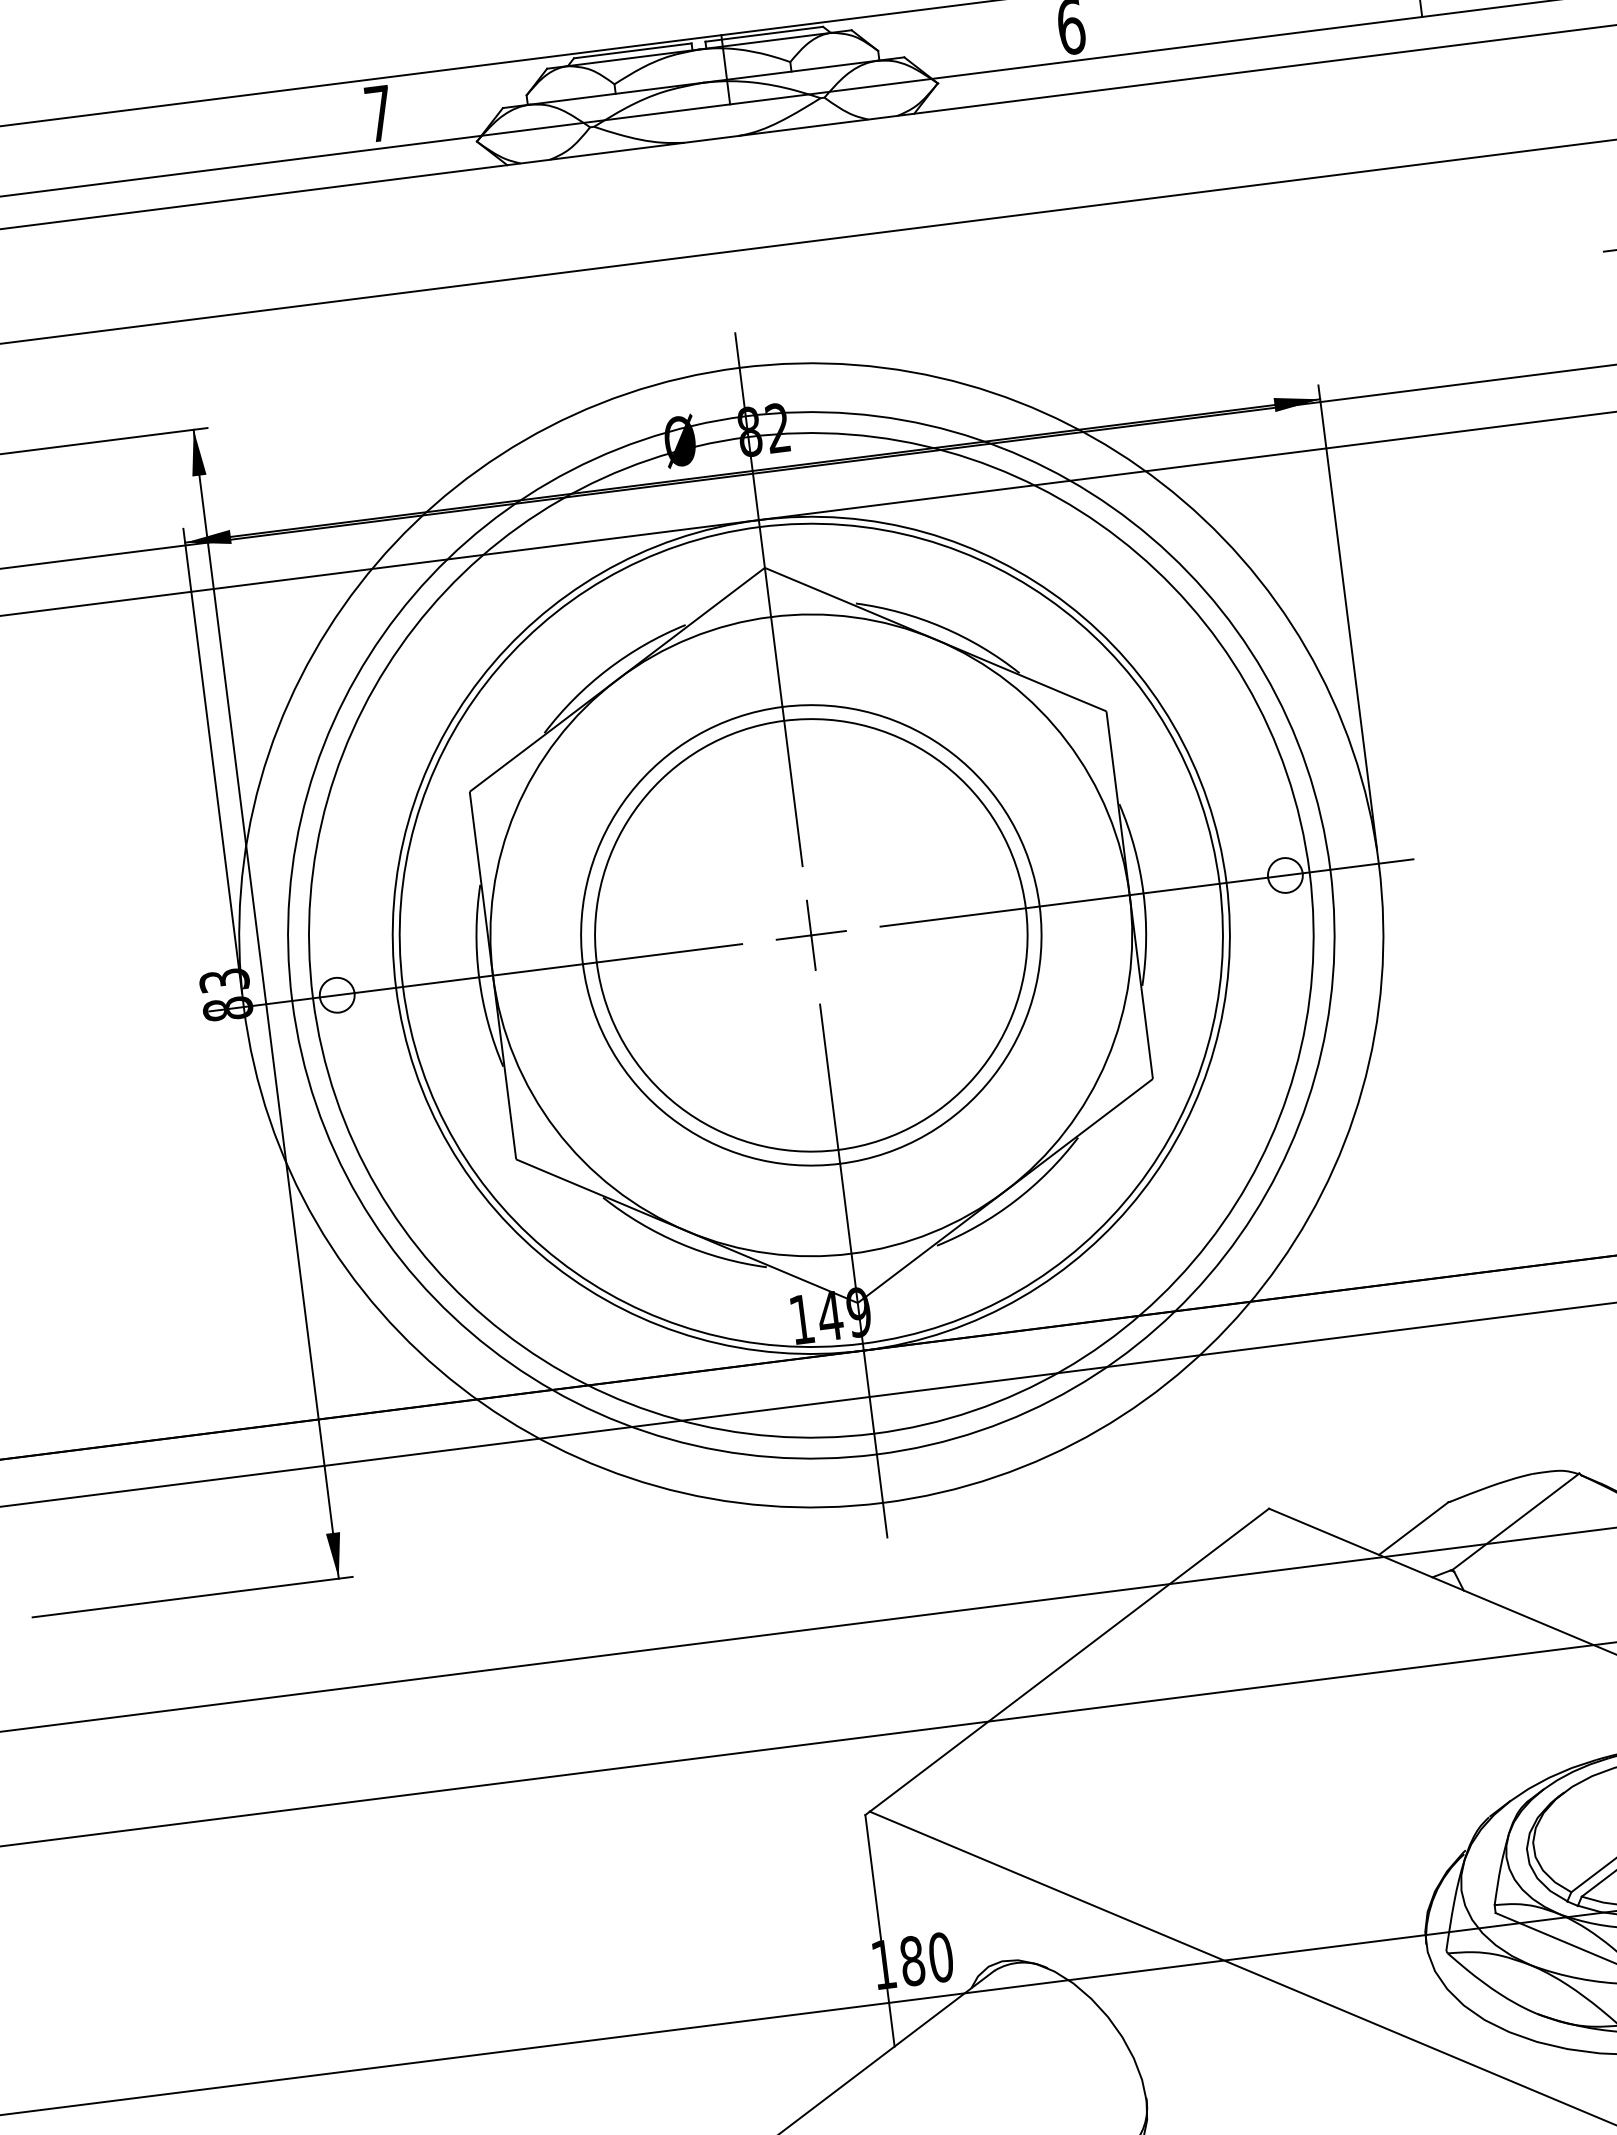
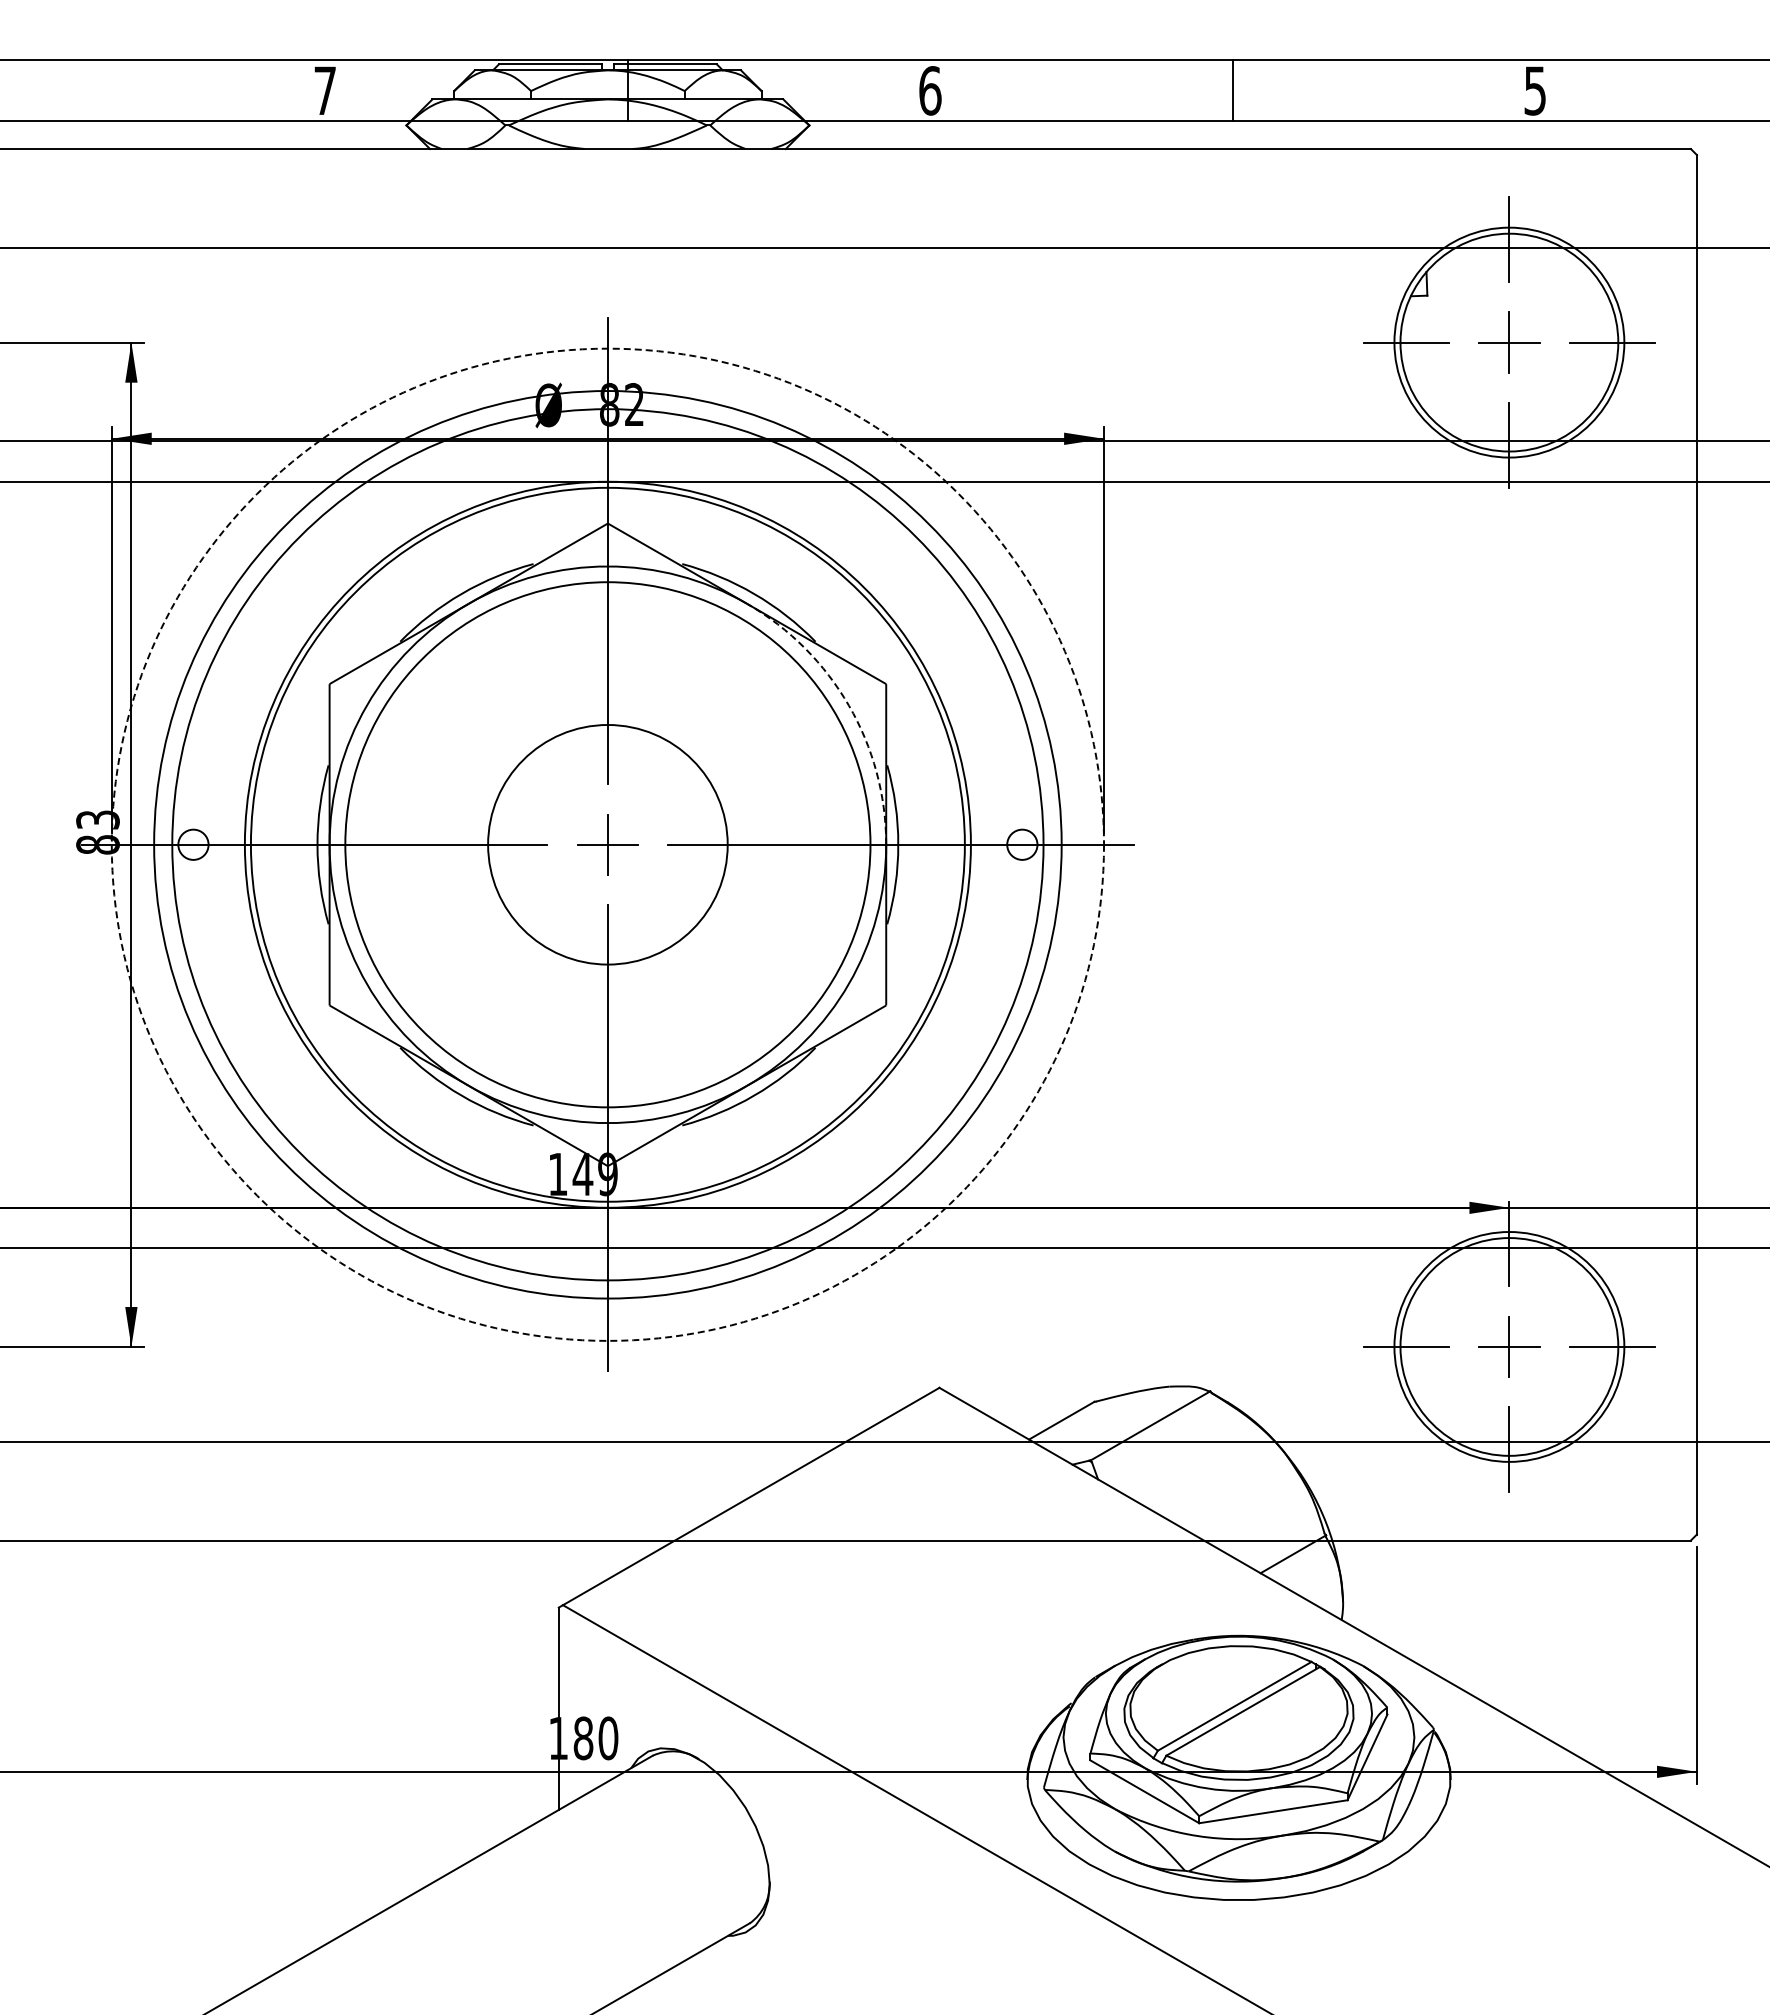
arc: (1066, 741) -> (848, 705), solid -> dashed
circle: (810, 935) -> (607, 844), size x0.6
circle: (810, 935) -> (607, 844), size x1.4
circle: (810, 935) -> (607, 844), solid -> dashed

